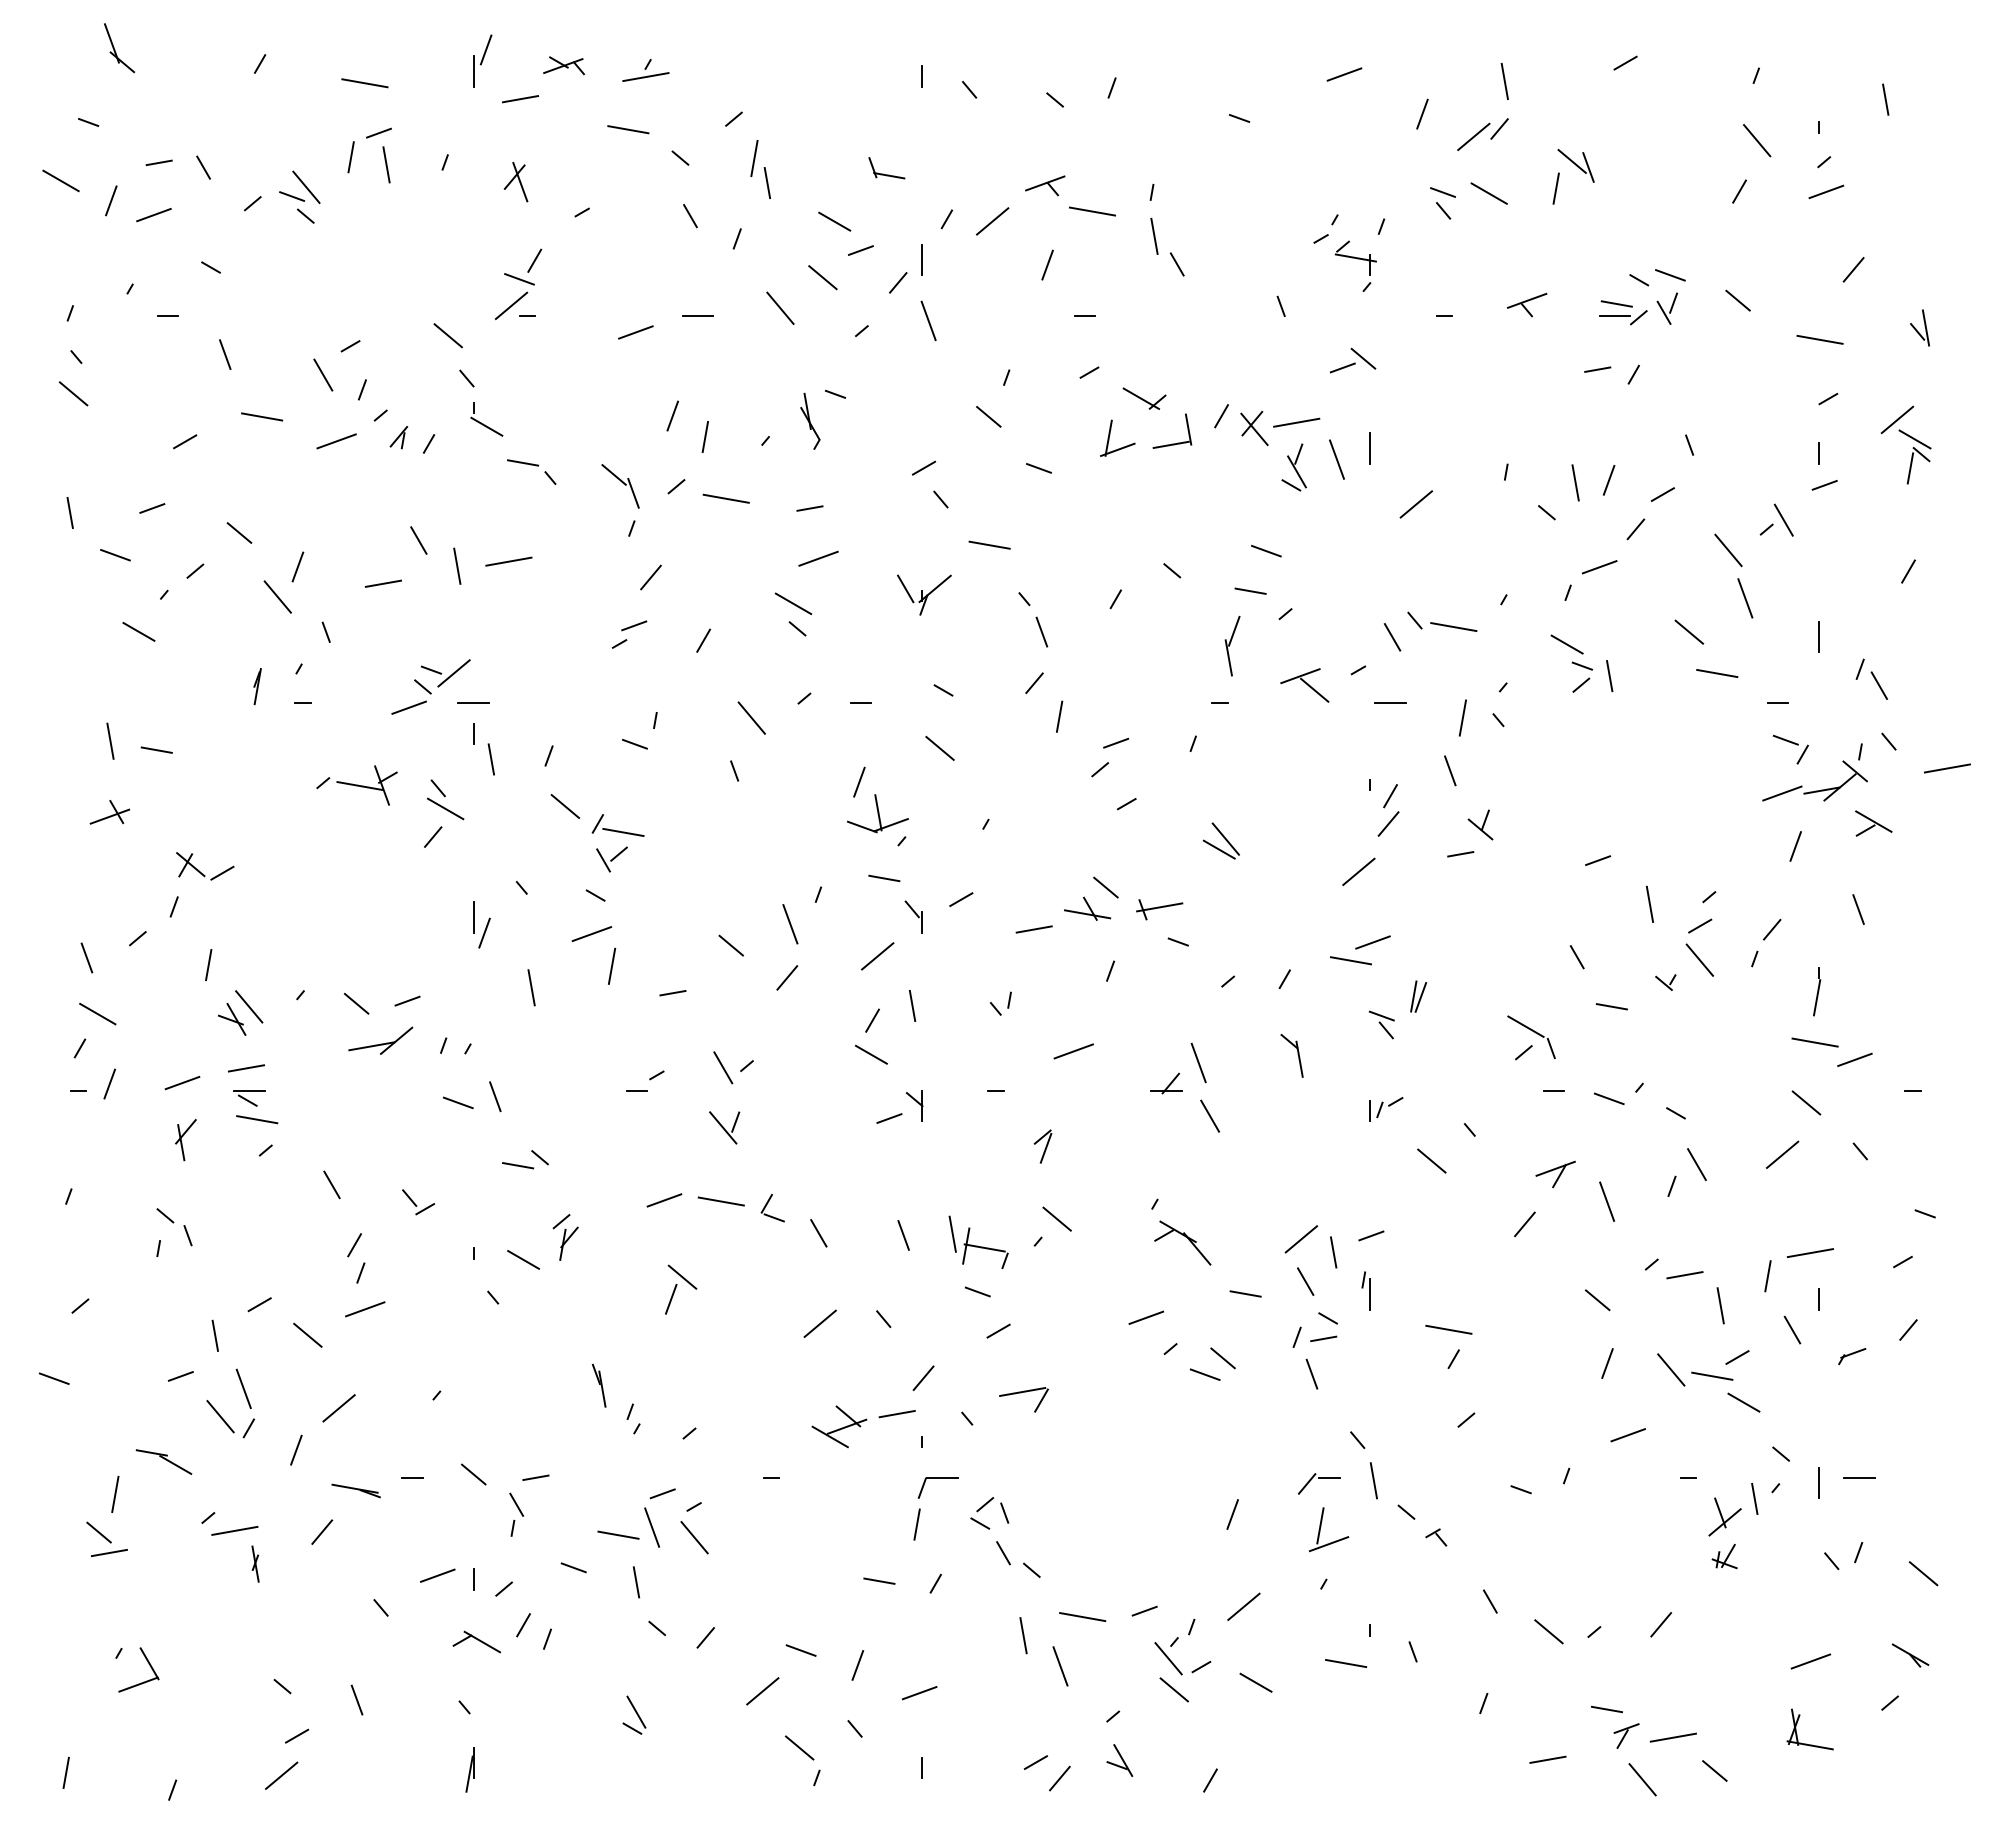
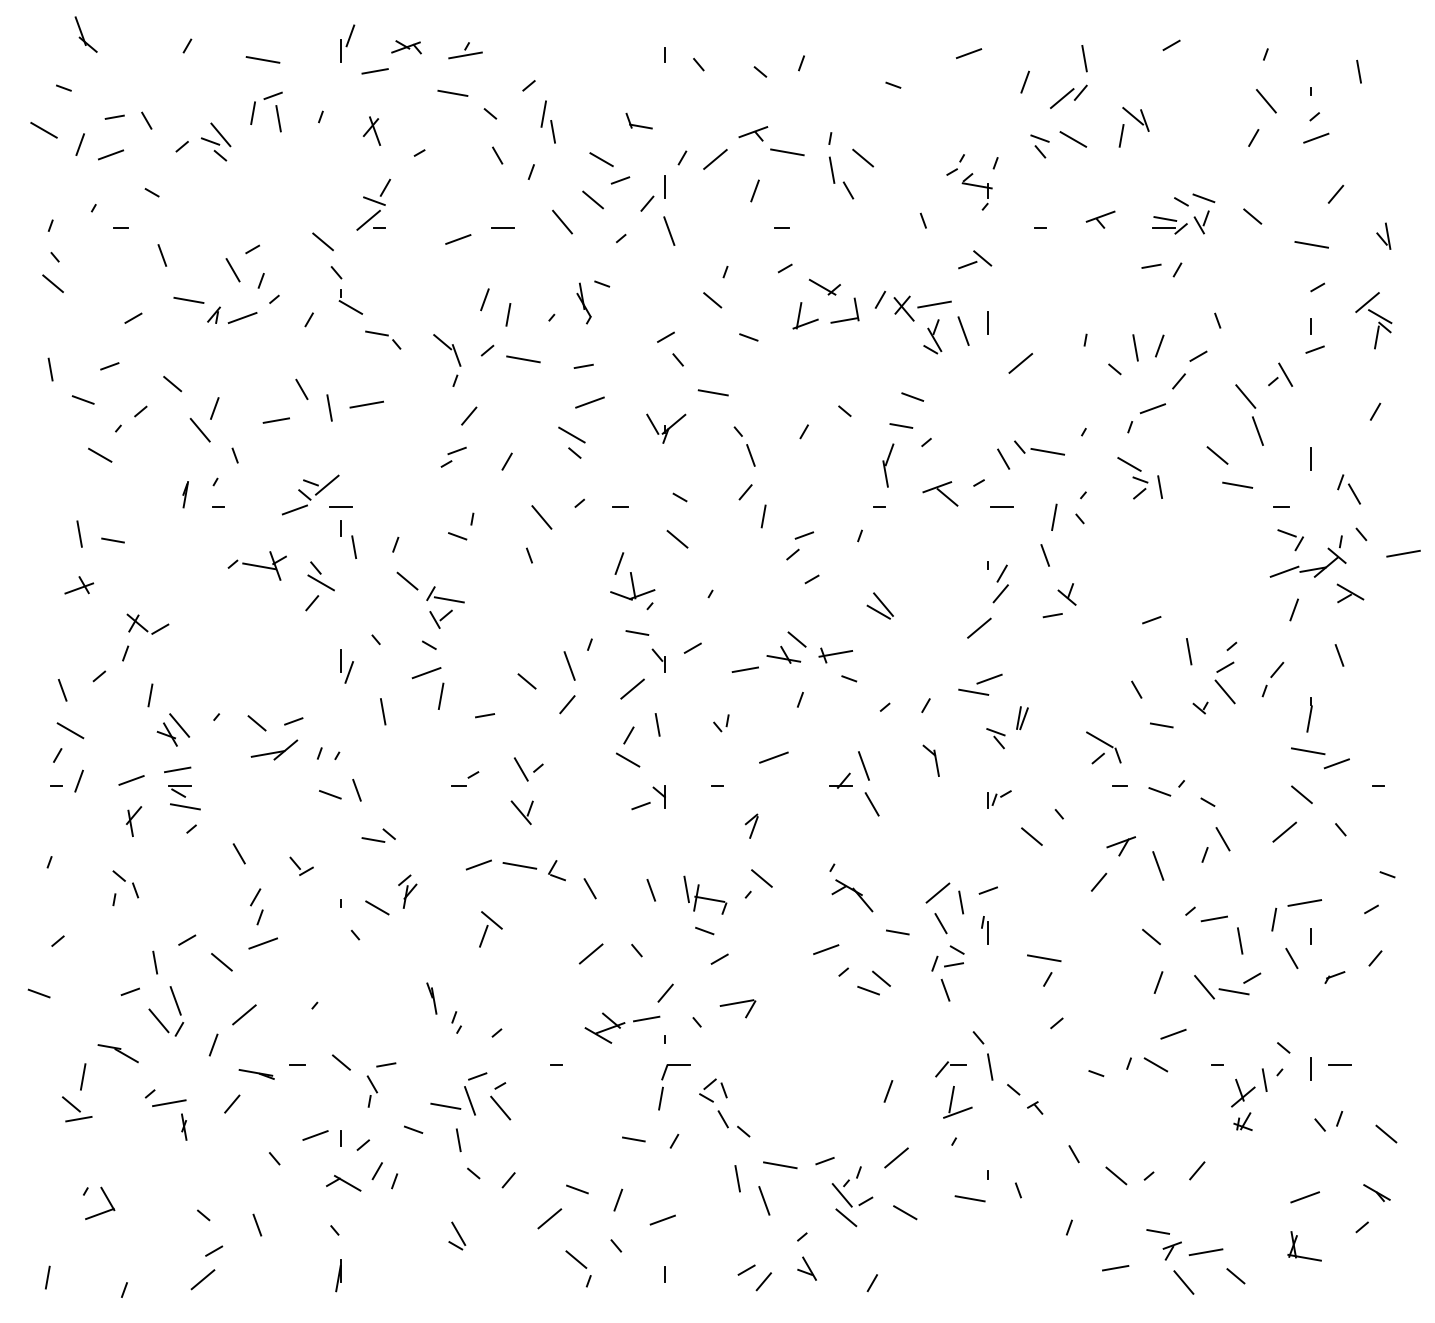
line: (1197, 219) -> (863, 158), added
part: (398, 437) -> (213, 315), moved
line: (1743, 1402) -> (1155, 1064), moved

